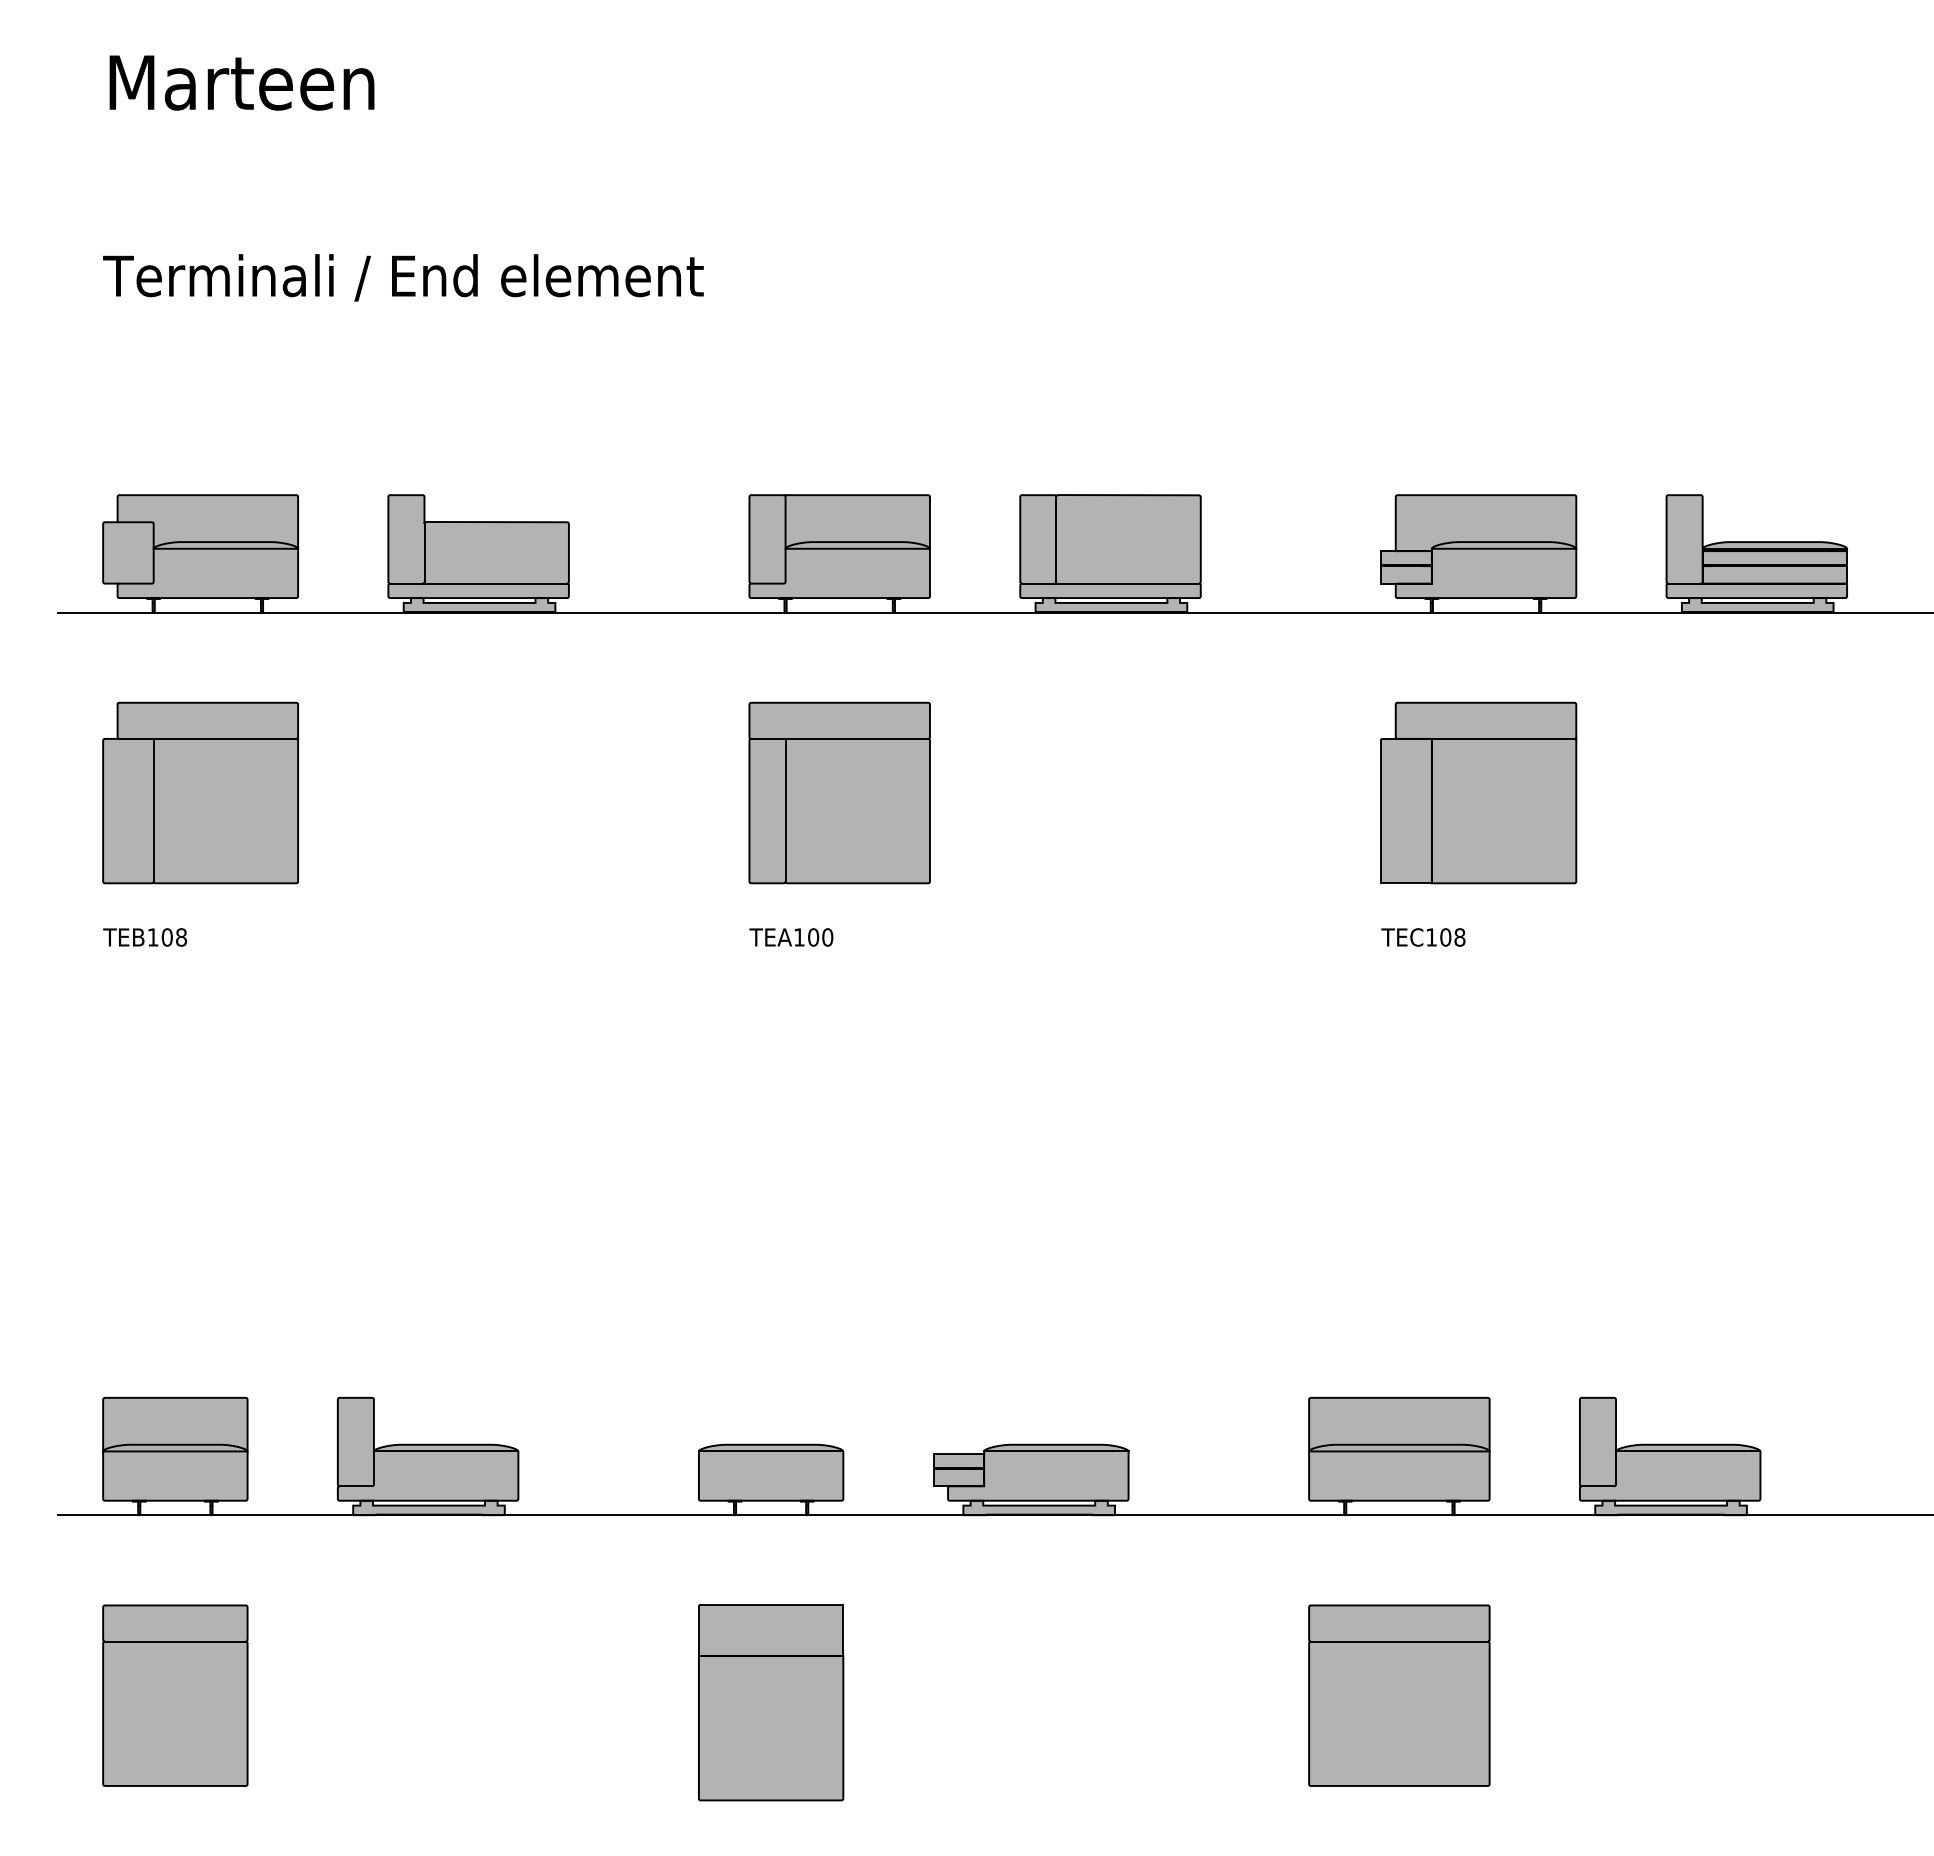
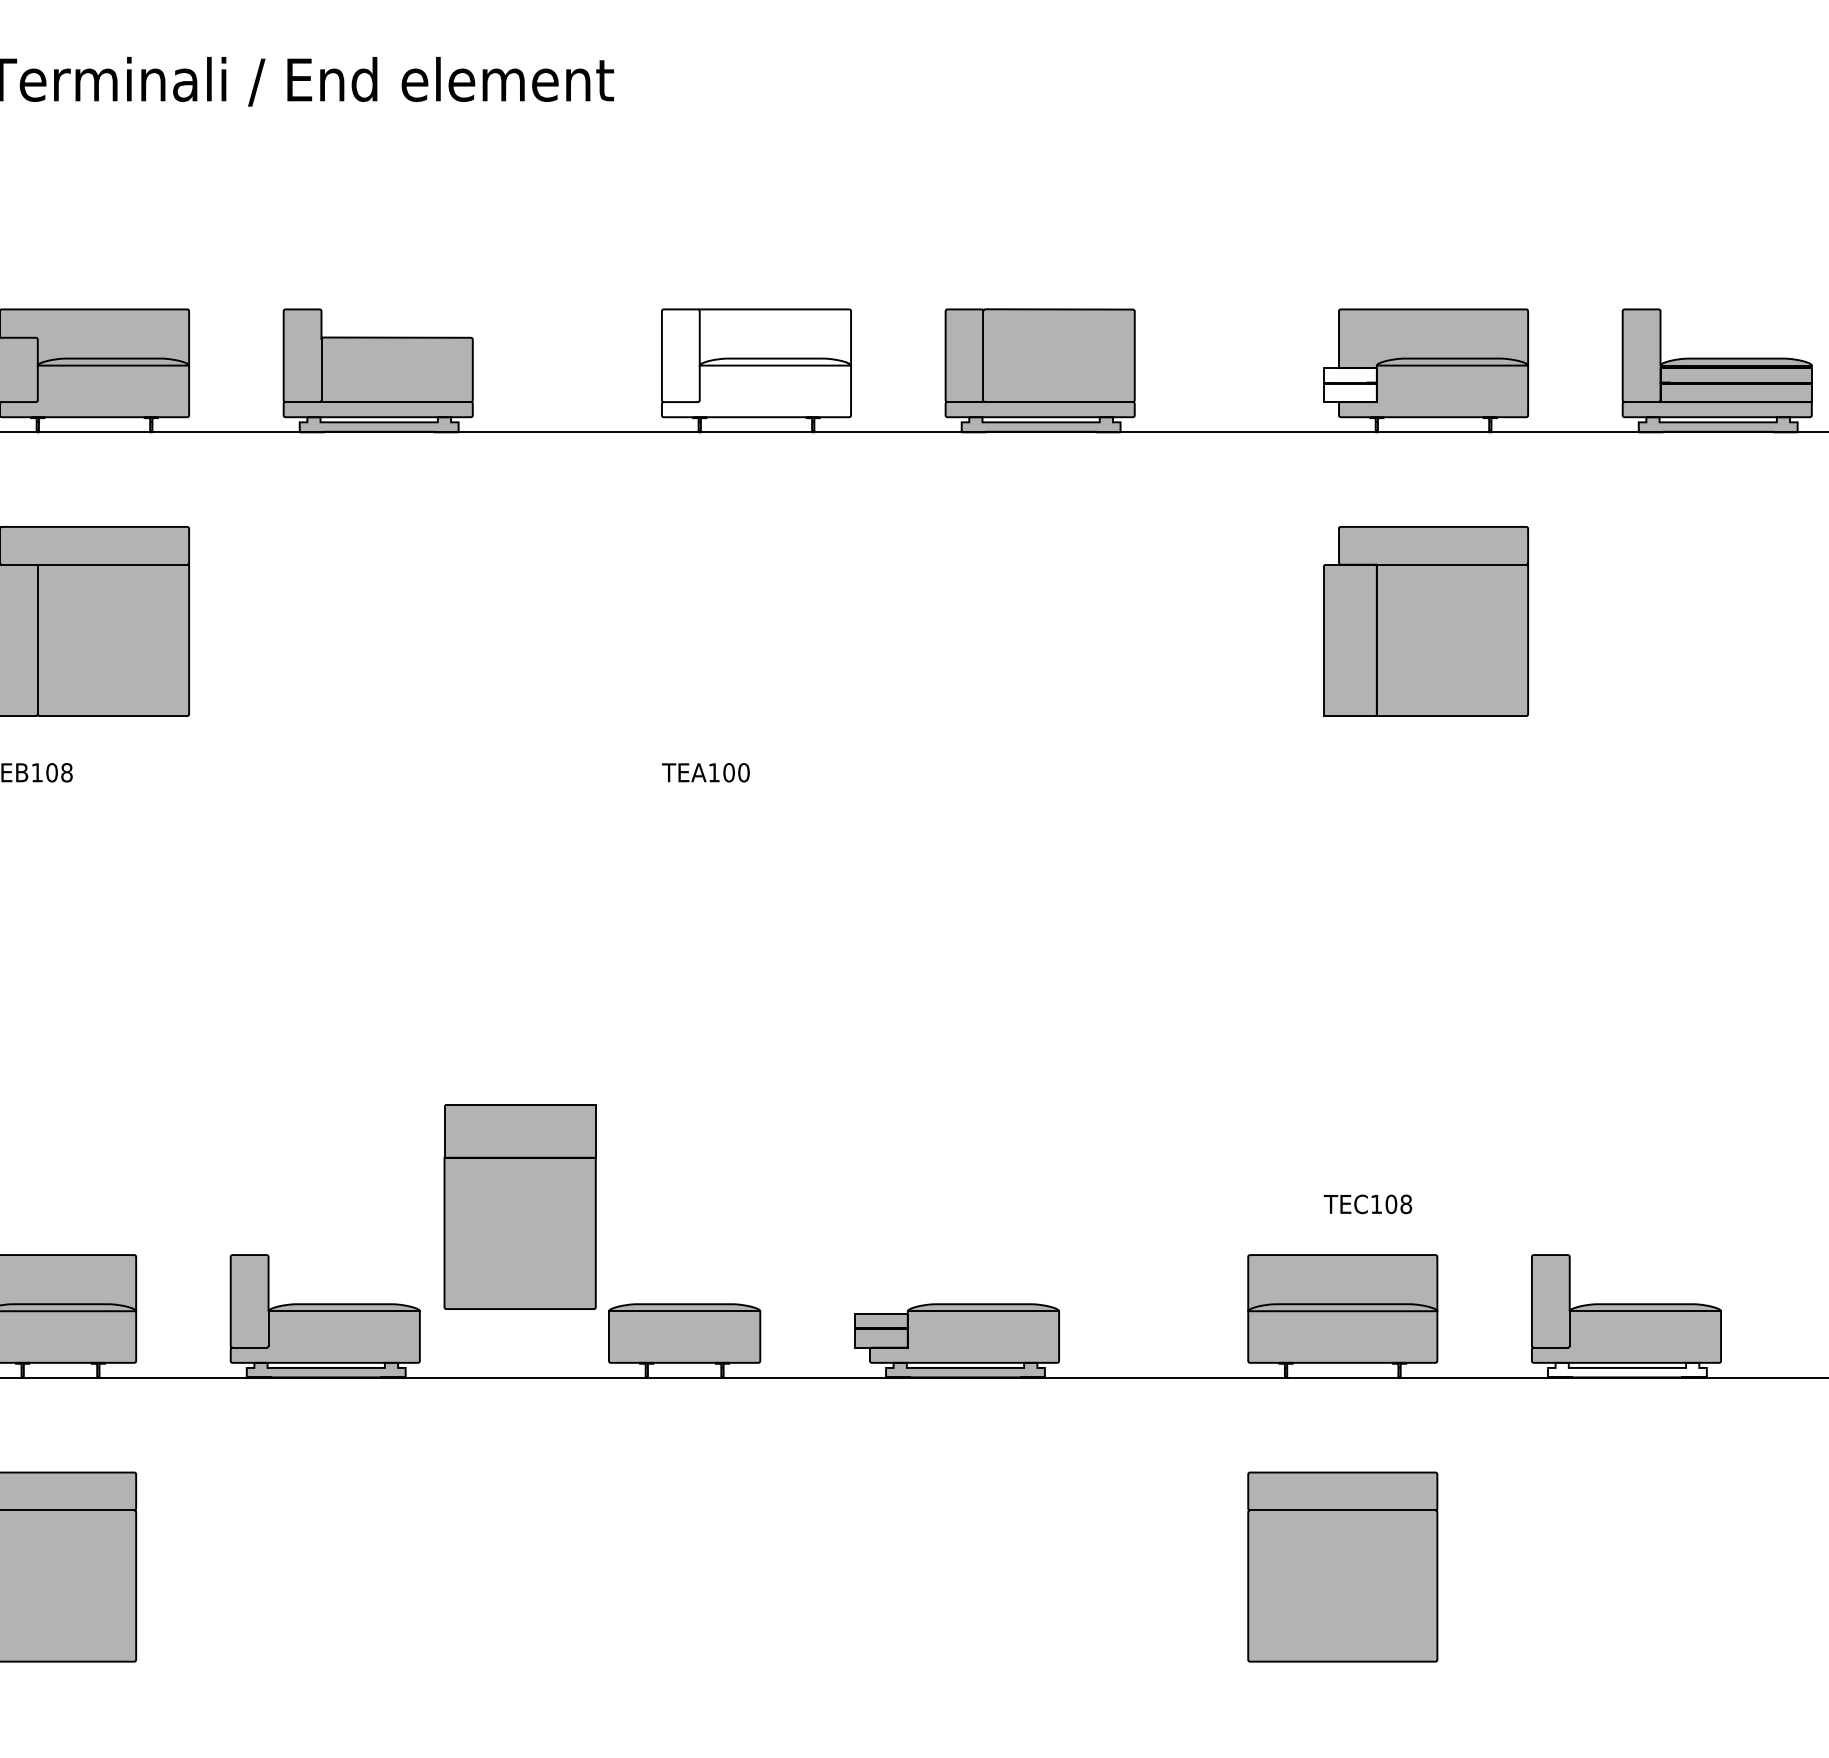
fill: (839, 546) -> (756, 363), removed
fill: (1406, 567) -> (1350, 385), removed
part: (839, 792) -> (756, 620), removed
text: (1423, 937) -> (1368, 1204), moved
fill: (1670, 1507) -> (1626, 1369), removed
part: (771, 1702) -> (520, 1206), moved

